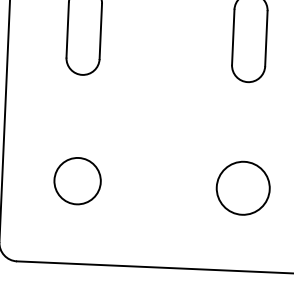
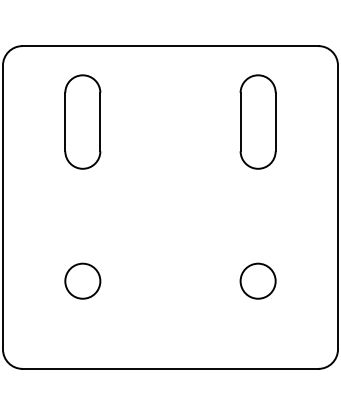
circle: (77, 180) -> (82, 280), size x0.71
circle: (242, 187) -> (257, 280), size x0.62

